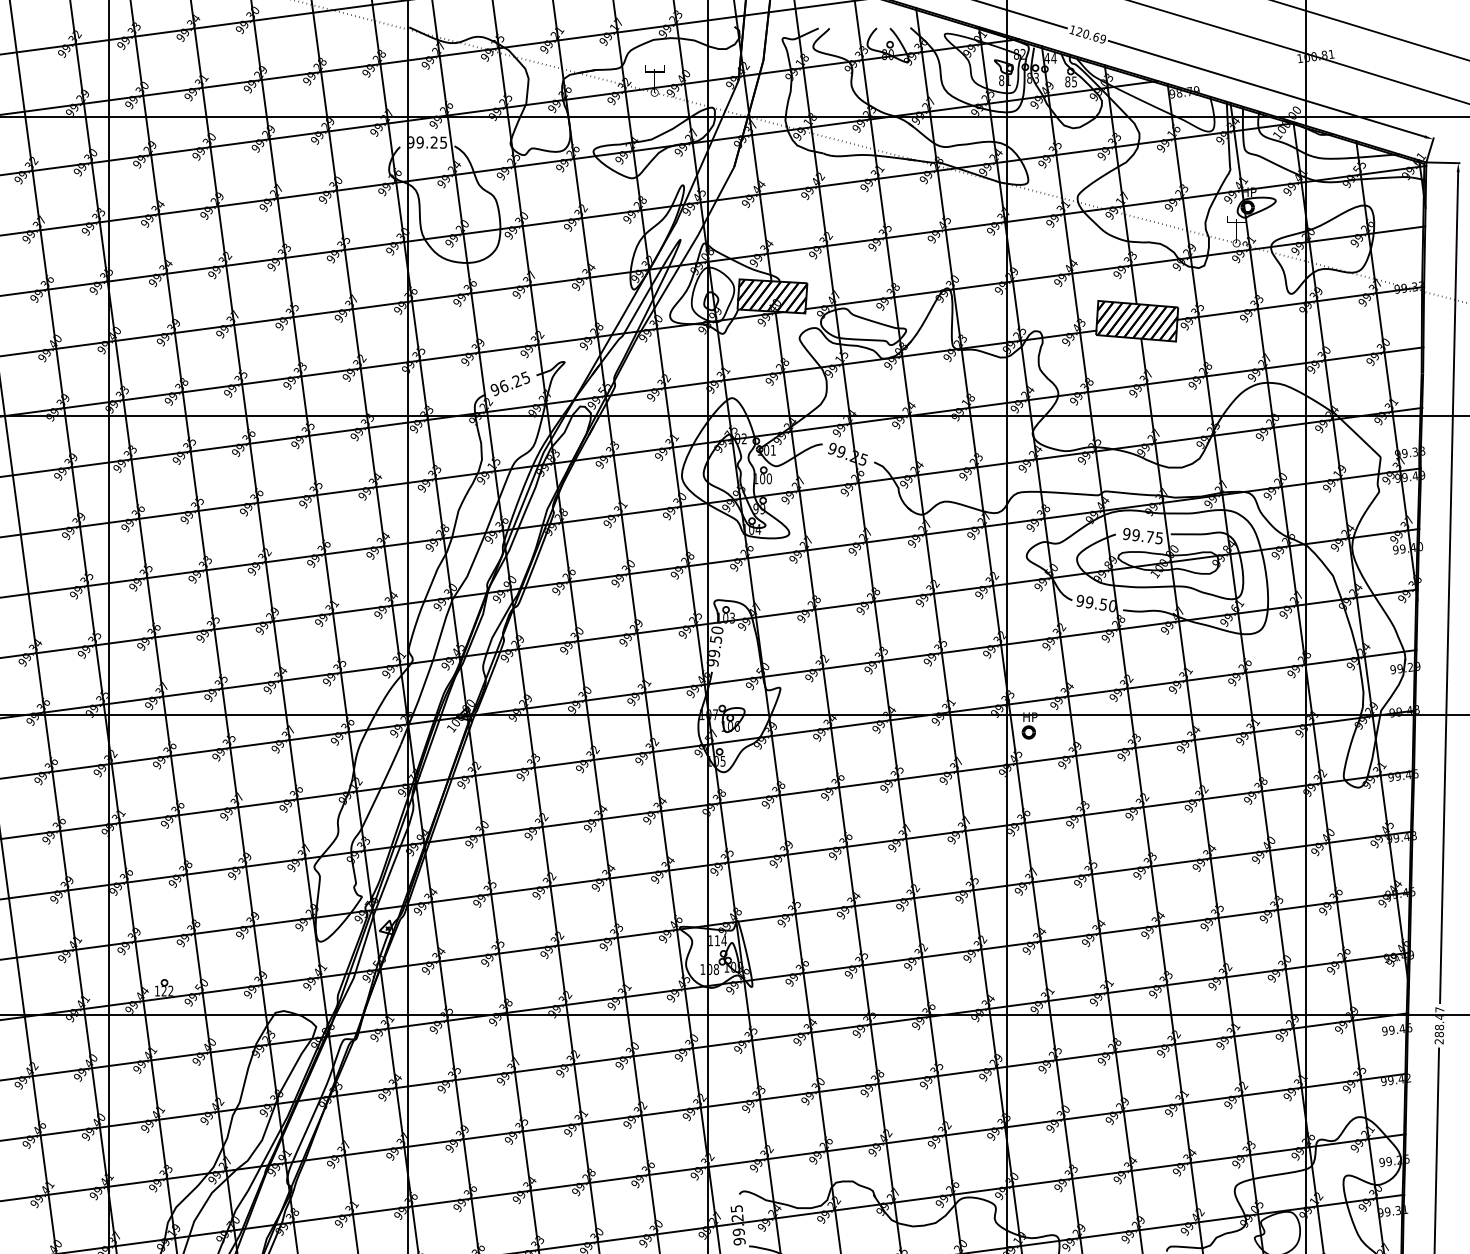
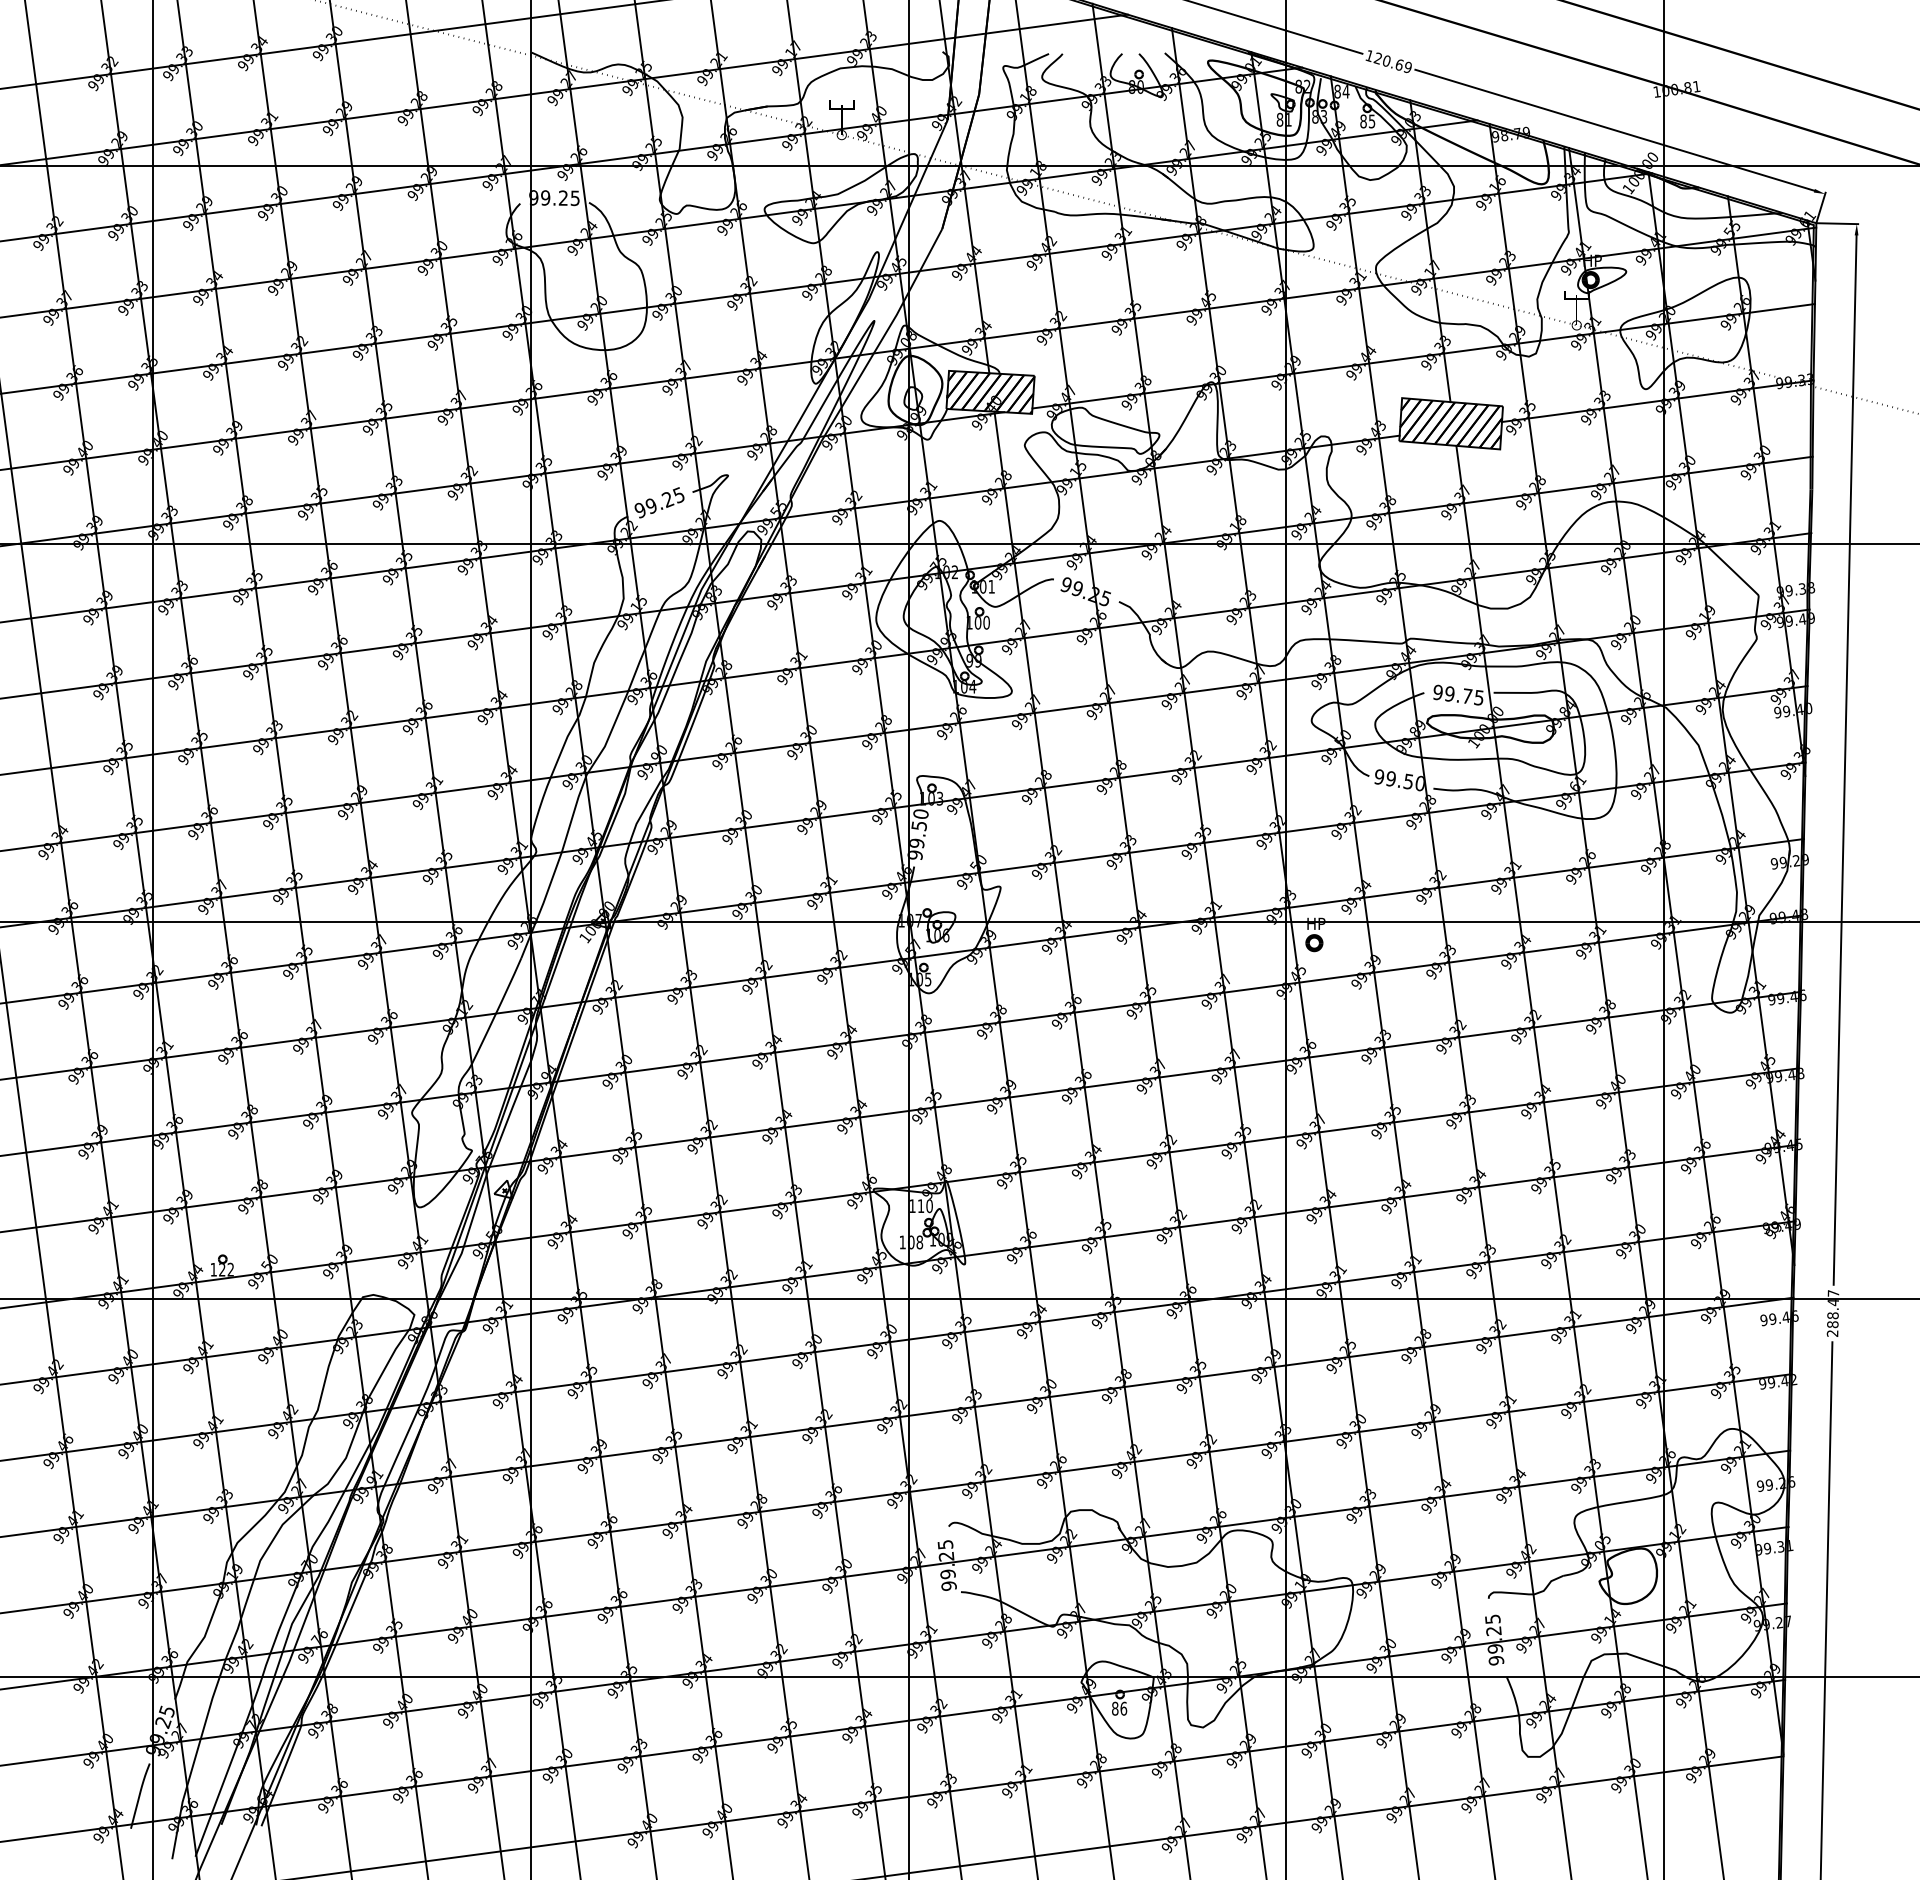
text: (1047, 58) -> (1337, 91), 44 -> 84
text: (504, 385) -> (651, 505), 96.25 -> 99.25
text: (724, 941) -> (929, 1206), 114 -> 110

